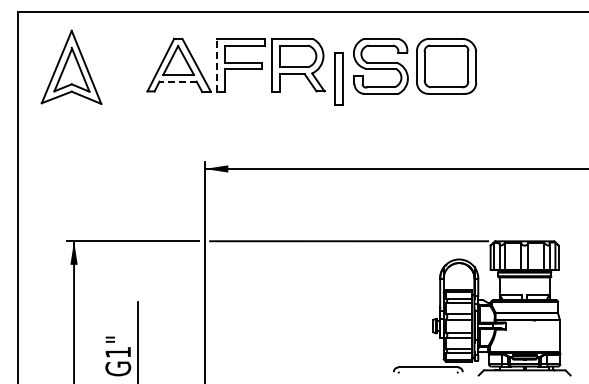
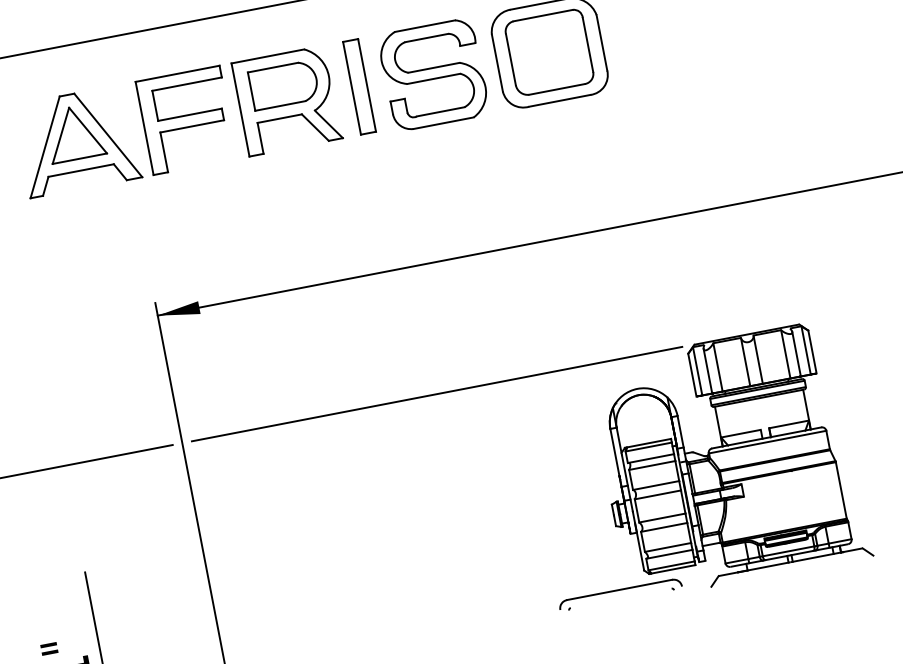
line: (217, 64) -> (144, 127), dashed -> solid
part: (338, 78) -> (358, 85), moved
line: (178, 81) -> (81, 170), dashed -> solid

